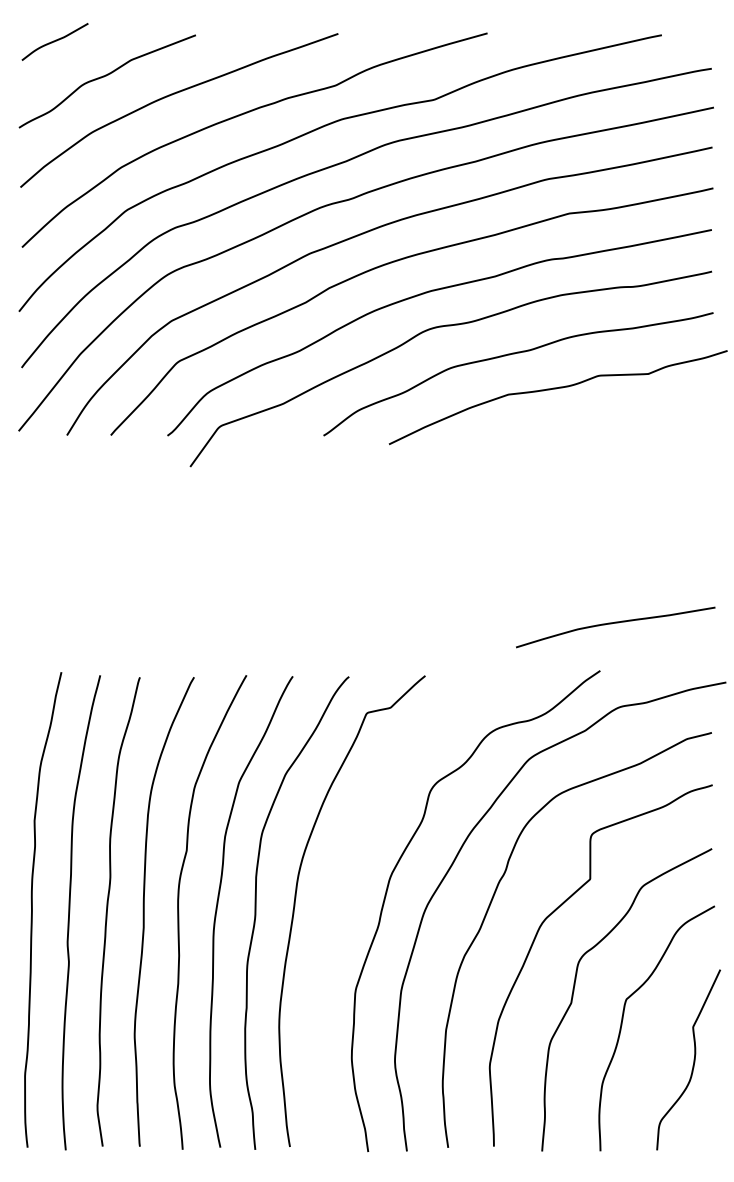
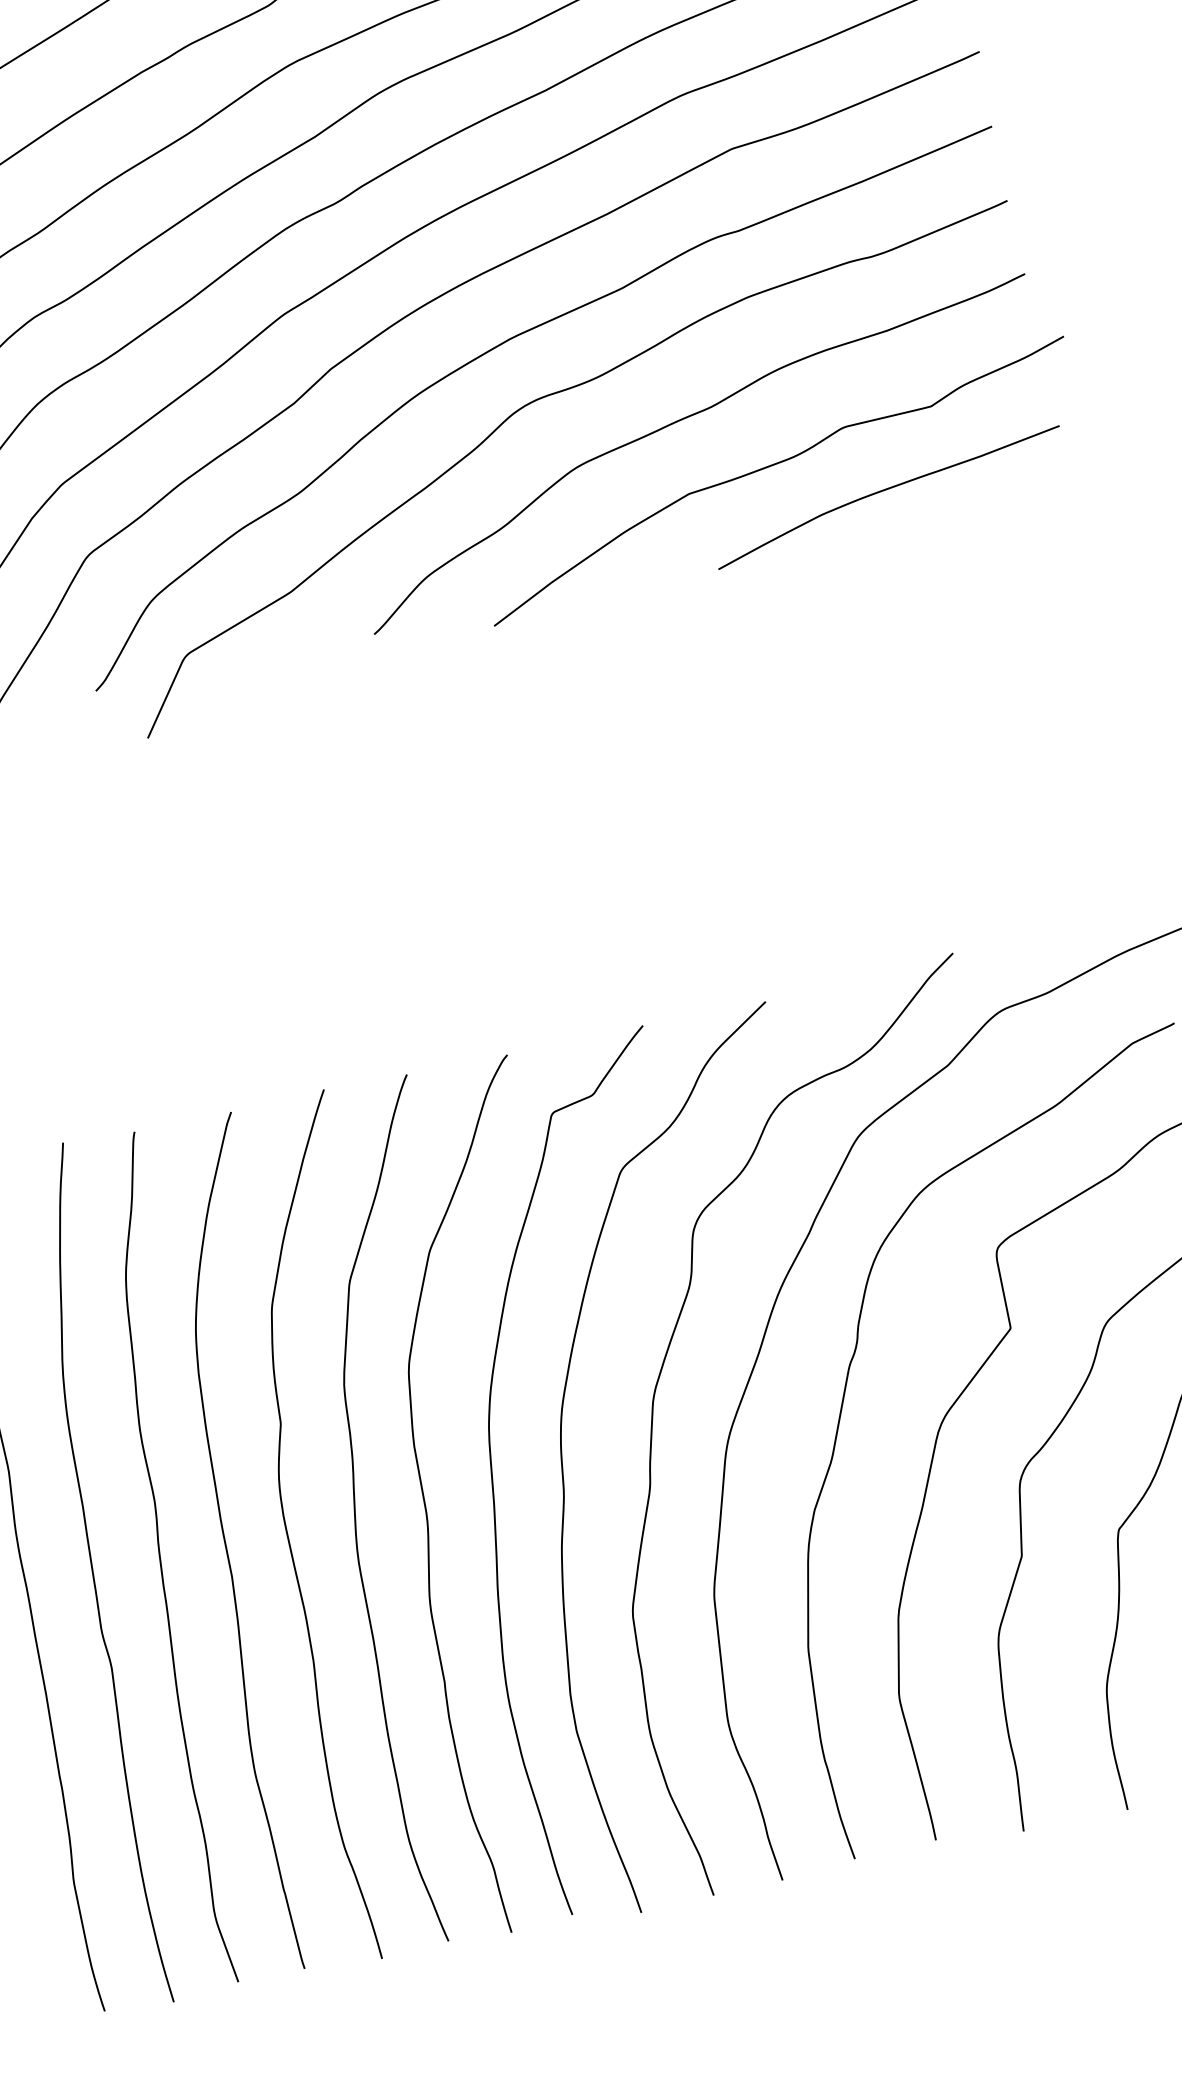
curve: (615, 623) -> (887, 490), moved
curve: (334, 907) -> (564, 1471), added

